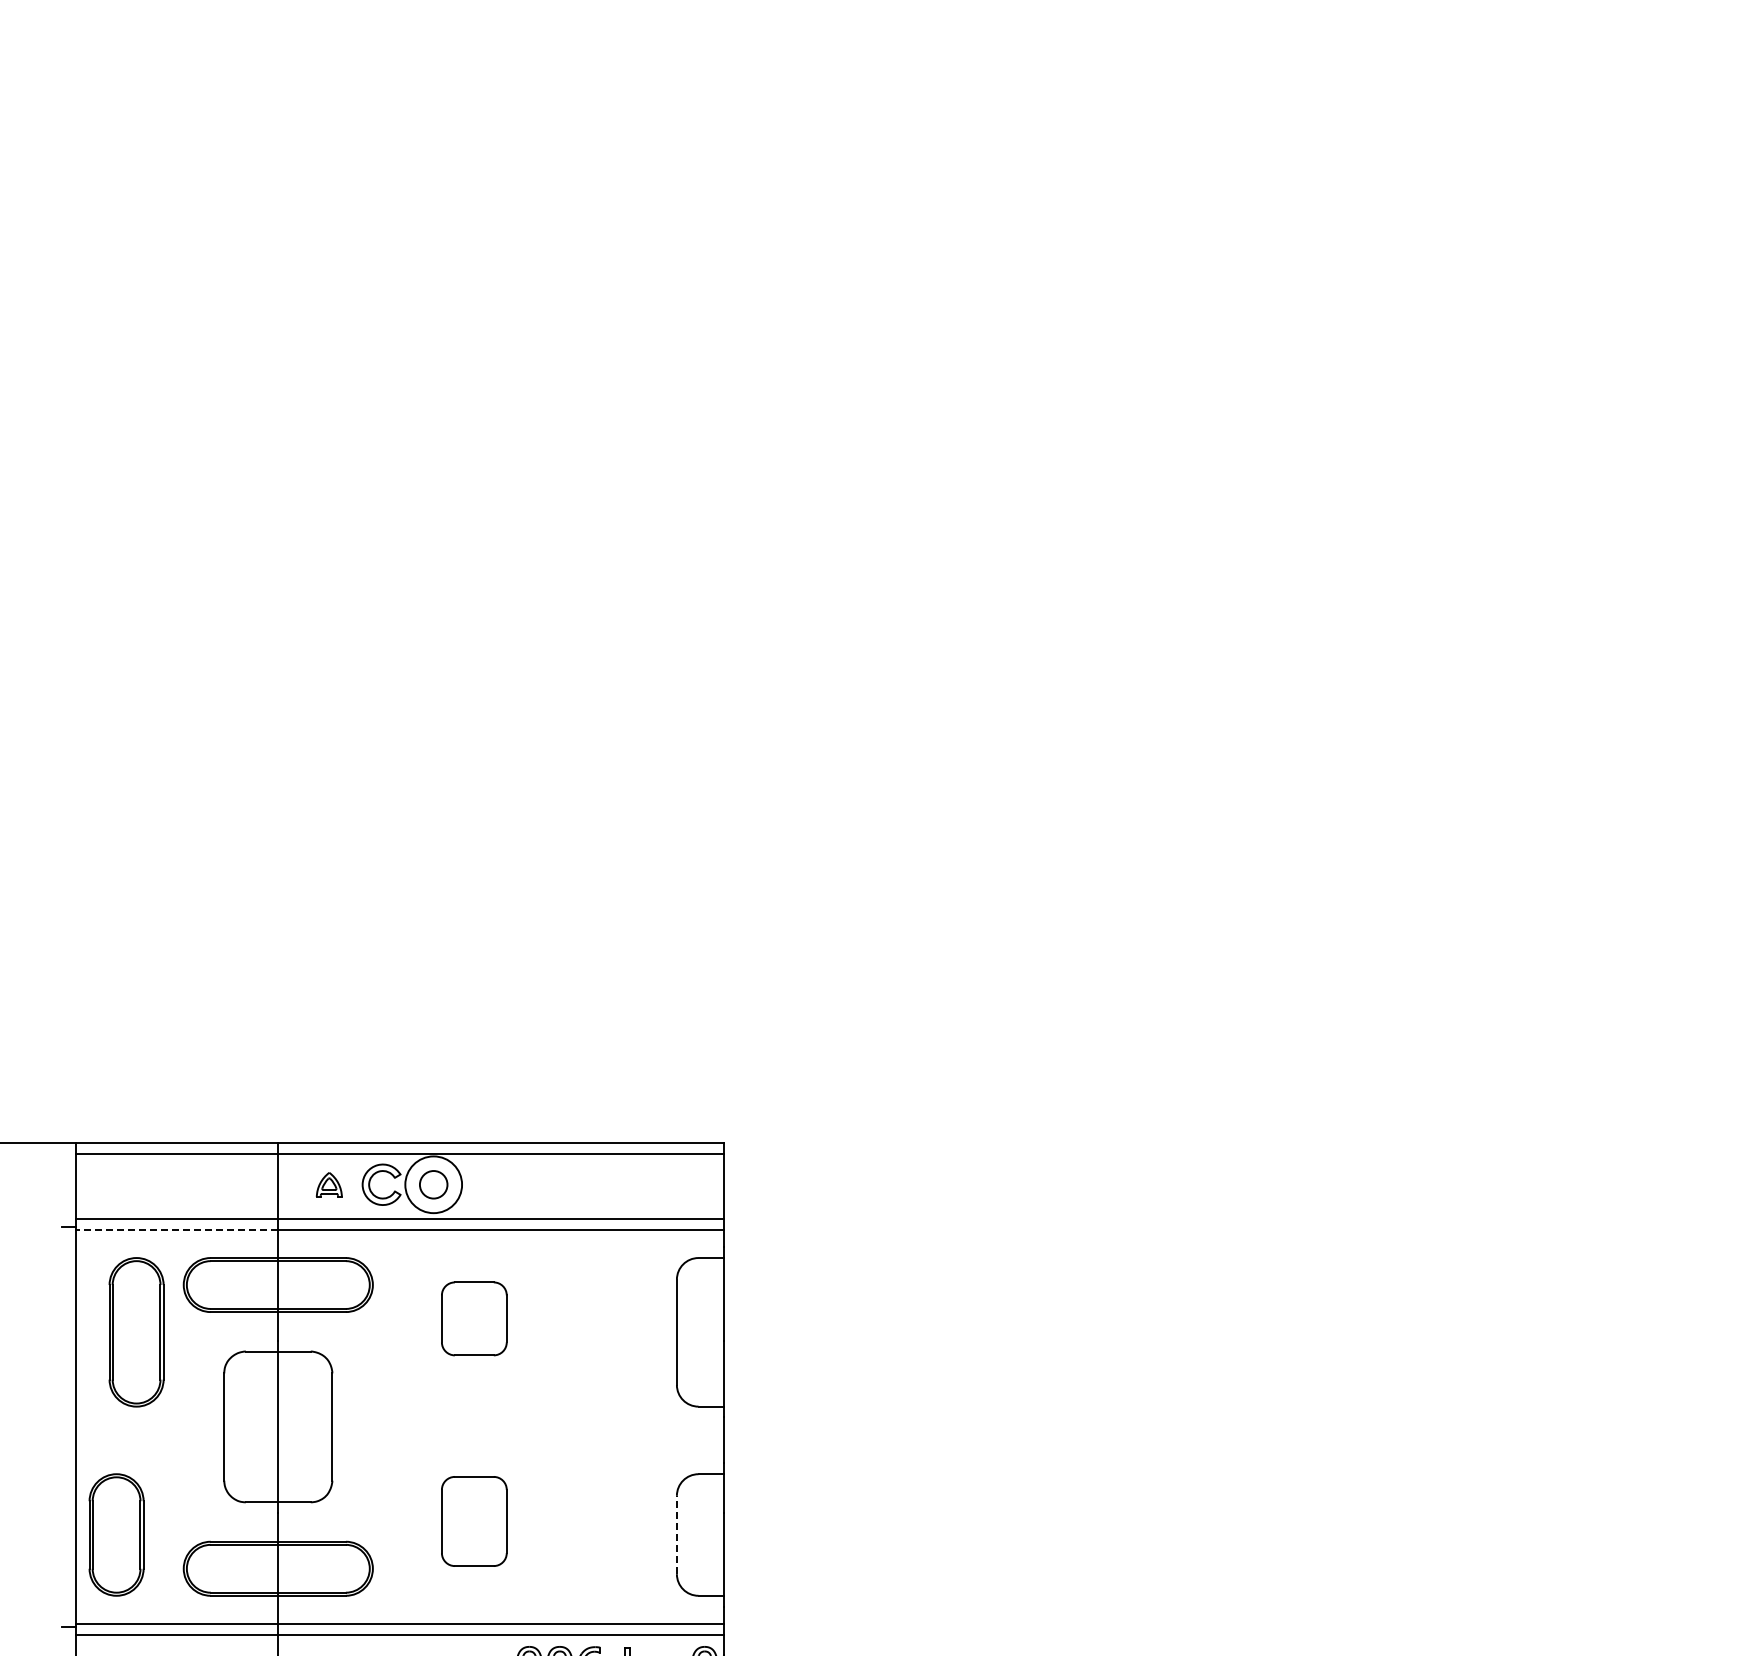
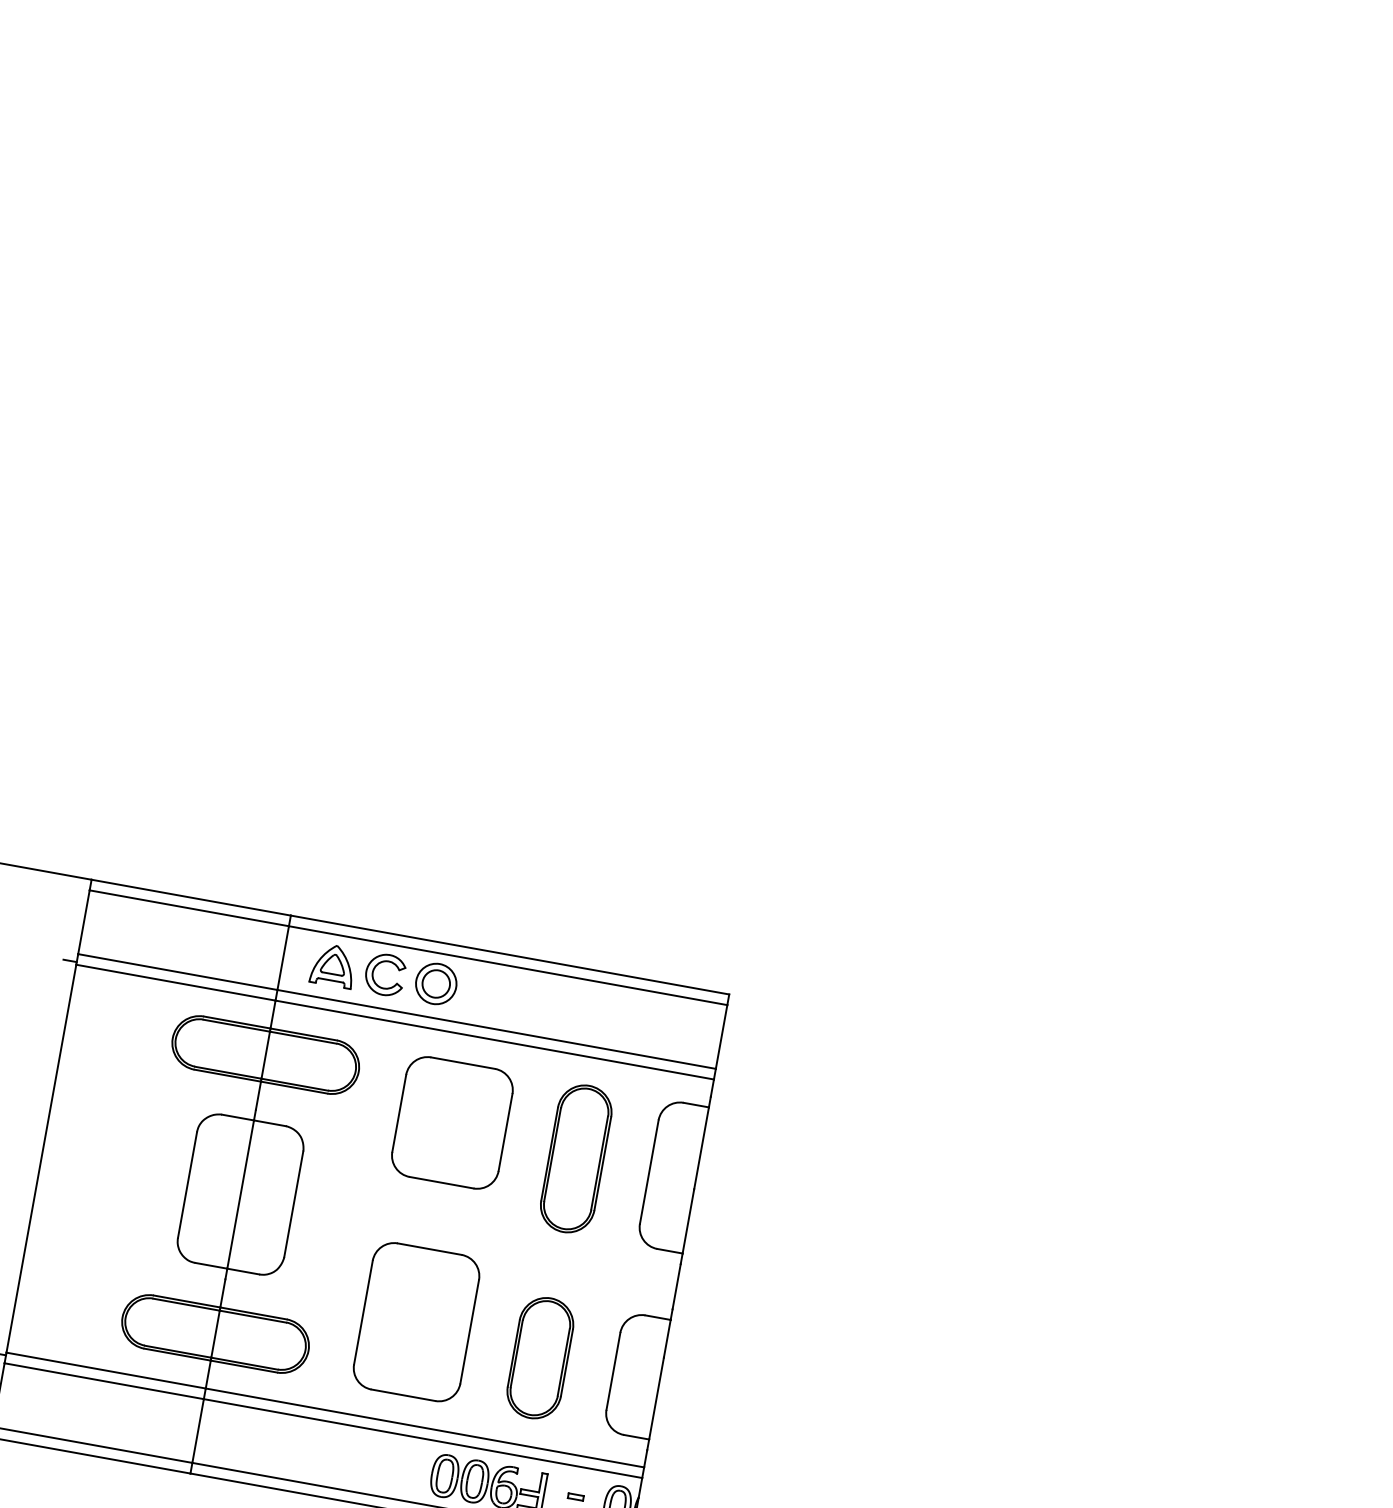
part: (329, 1184) -> (333, 965), size x1.67
circle: (433, 1184) -> (436, 983), size x0.71
line: (176, 1229) -> (175, 982), dashed -> solid
part: (474, 1318) -> (452, 1122), size x1.67
part: (136, 1332) -> (576, 1159), moved
part: (474, 1521) -> (416, 1322), size x1.67
part: (116, 1534) -> (540, 1357), moved
line: (676, 1534) -> (613, 1370), dashed -> solid

